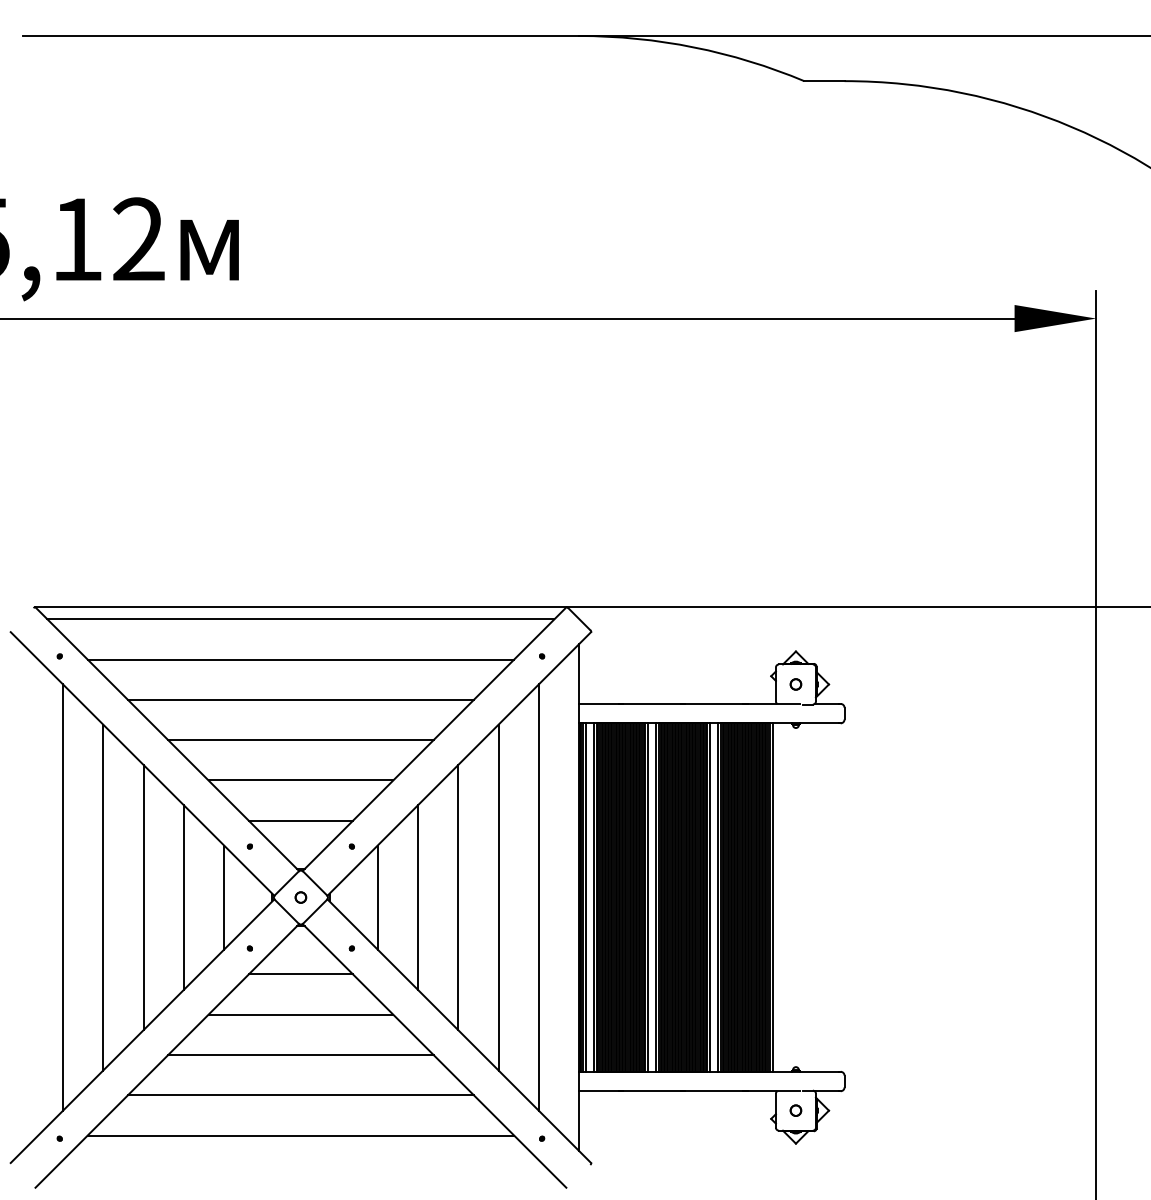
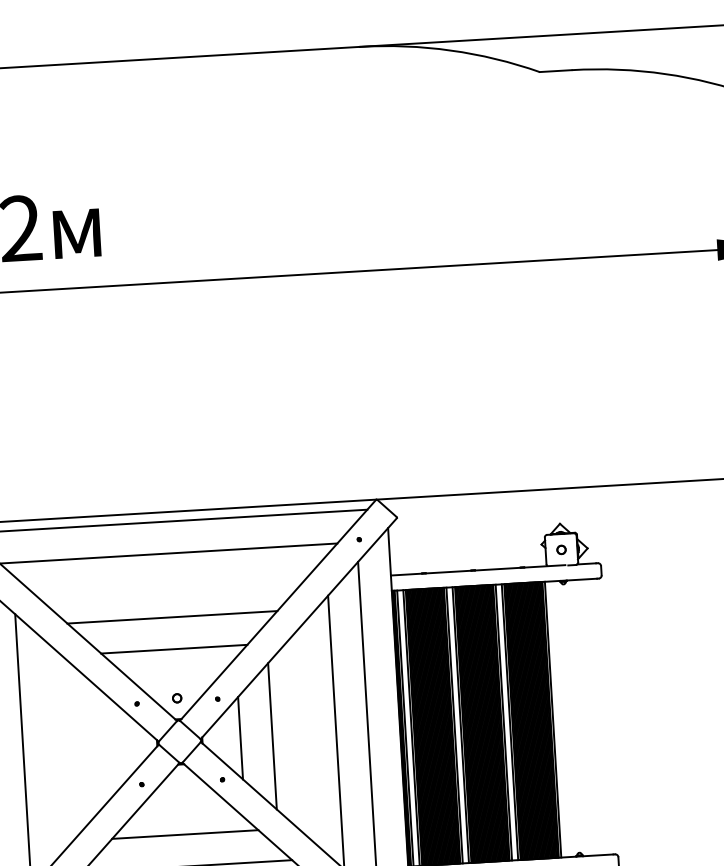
line: (300, 699) -> (170, 585), removed
line: (300, 820) -> (175, 680), removed
line: (143, 897) -> (55, 749), removed
line: (183, 897) -> (86, 747), removed
line: (224, 897) -> (119, 745), removed
part: (300, 897) -> (176, 698), moved
line: (458, 897) -> (304, 734), removed
line: (300, 974) -> (183, 802), removed

